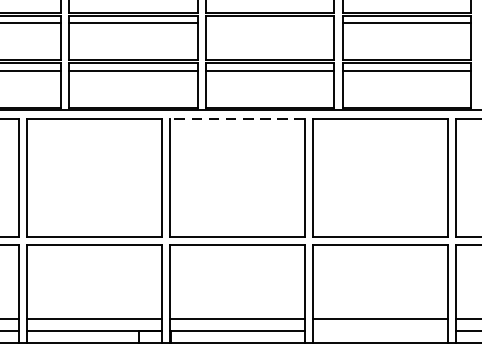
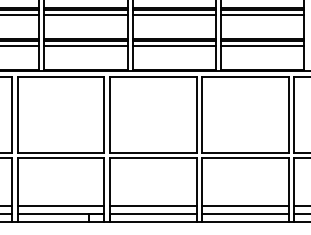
line: (268, 23) -> (173, 15), added
line: (236, 118) -> (152, 76), dashed -> solid
line: (378, 330) -> (244, 213), added

